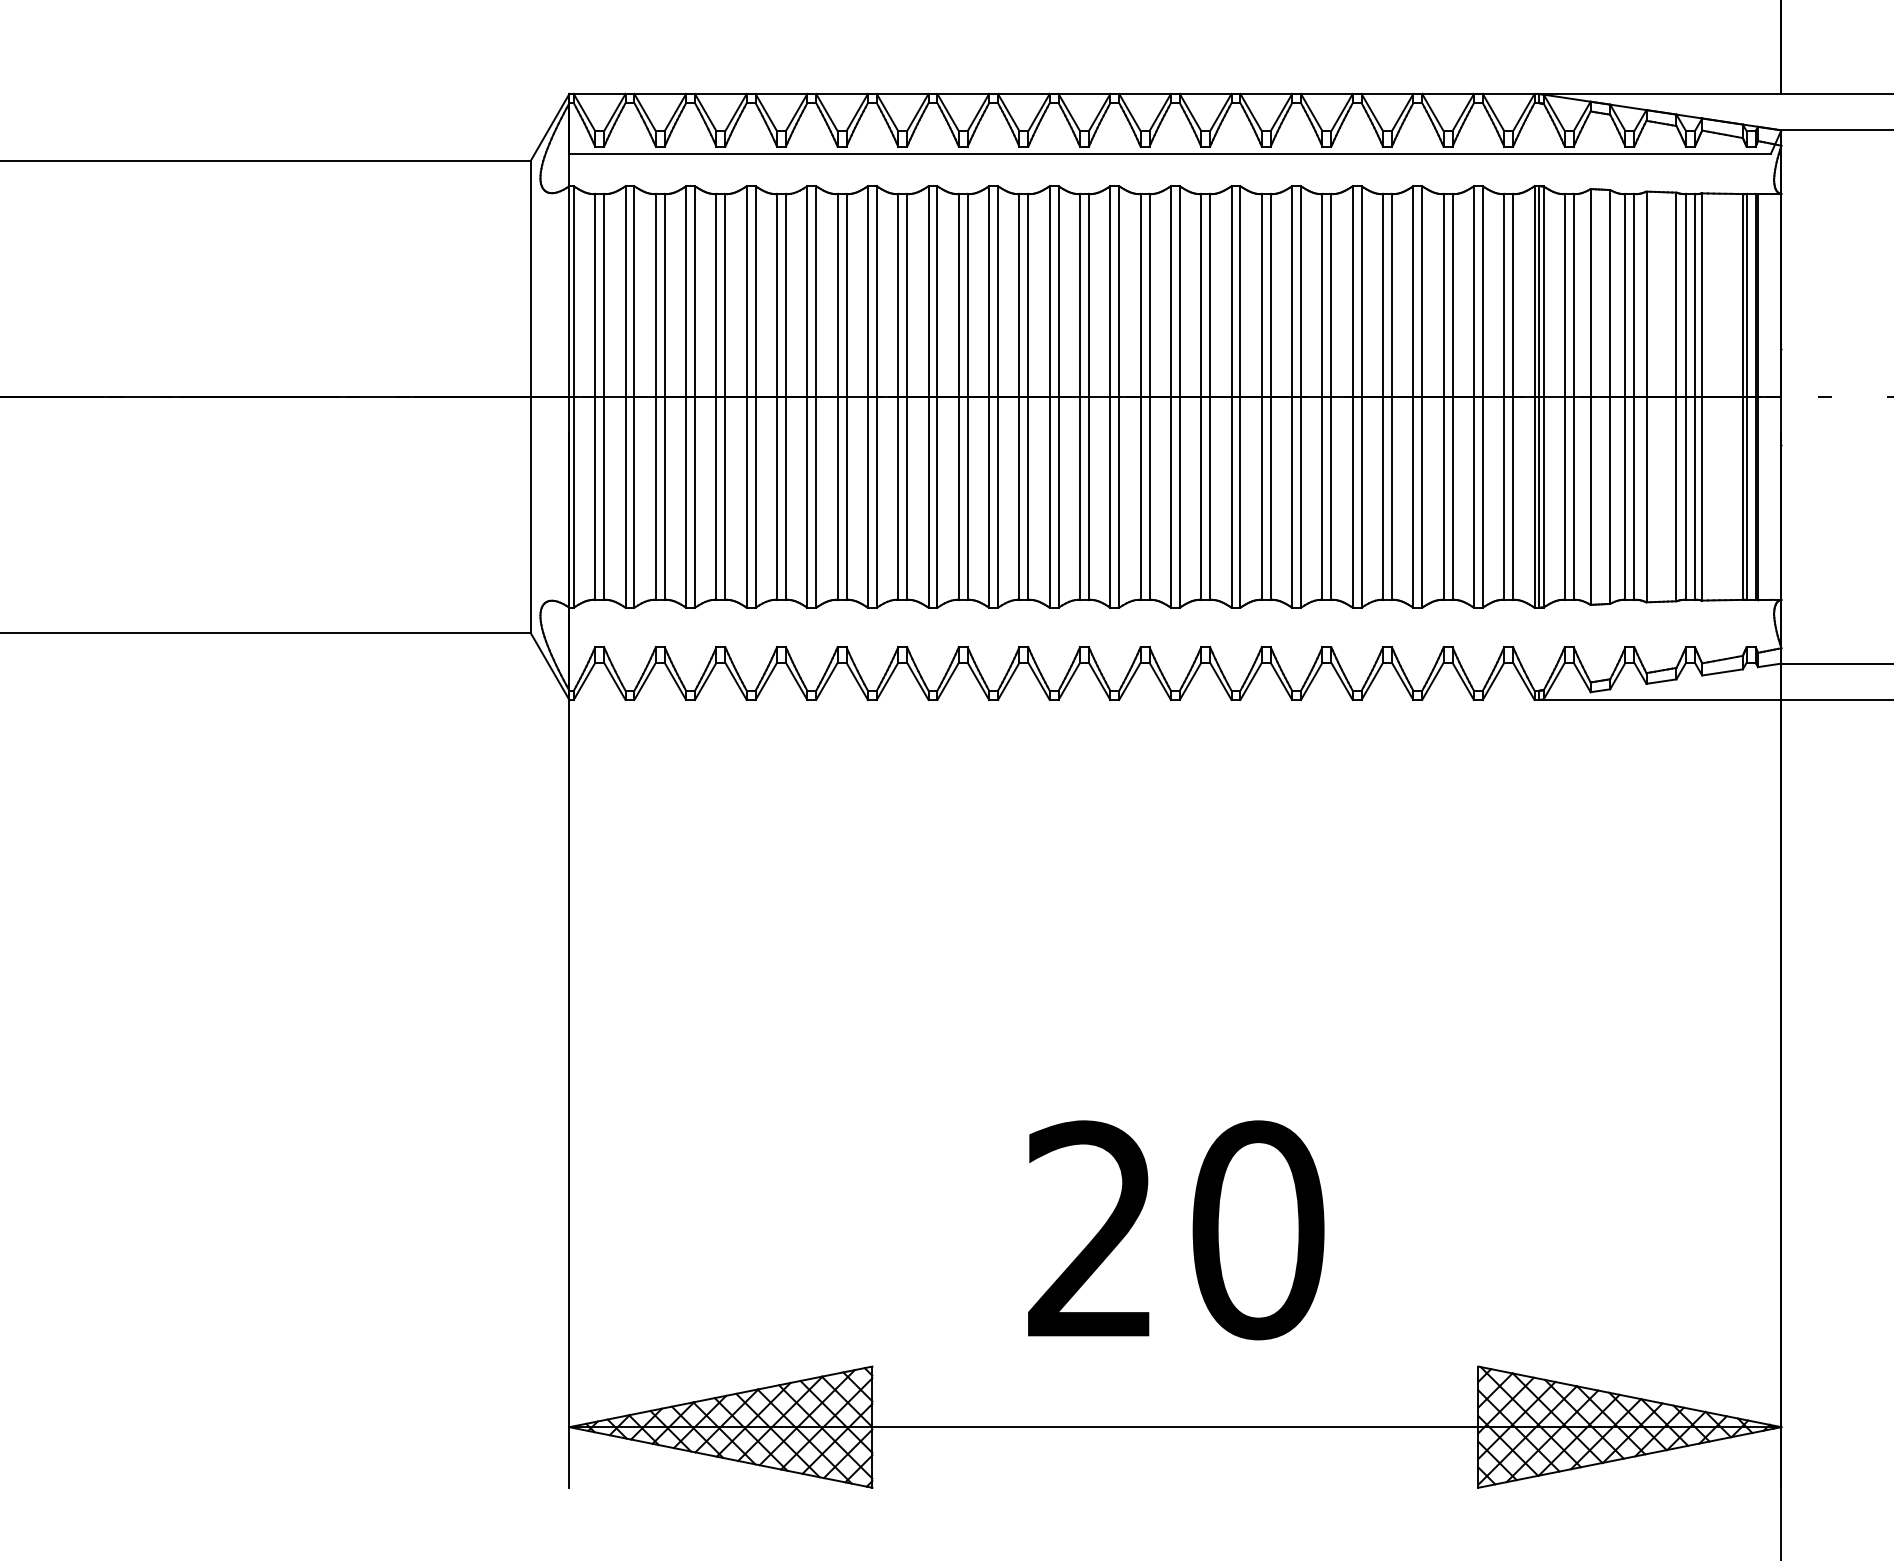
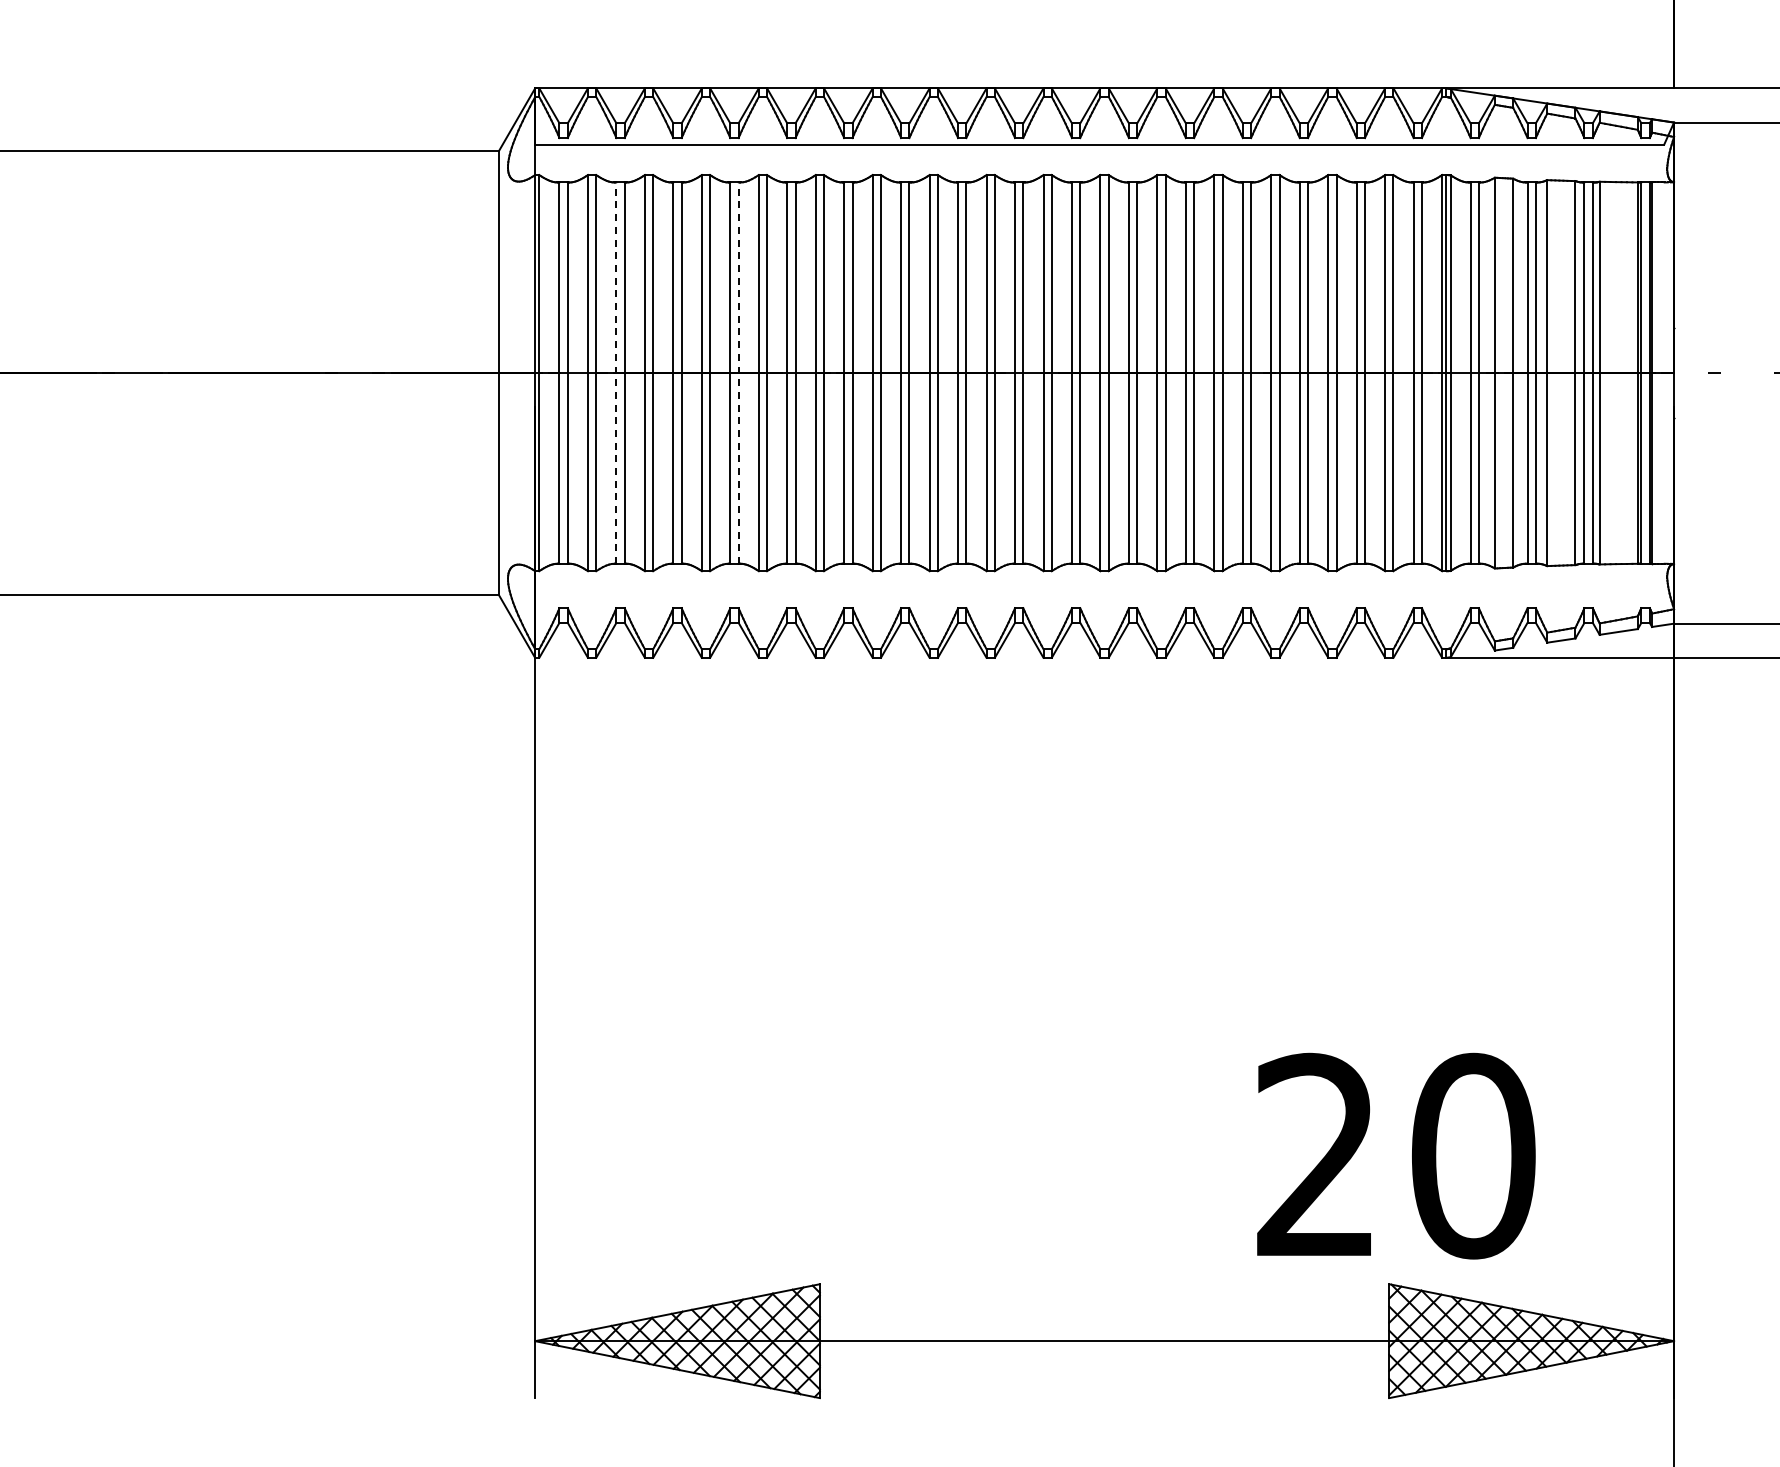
line: (655, 397) -> (616, 373), solid -> dashed
line: (785, 397) -> (738, 373), solid -> dashed
text: (1176, 1229) -> (1396, 1155), moved

